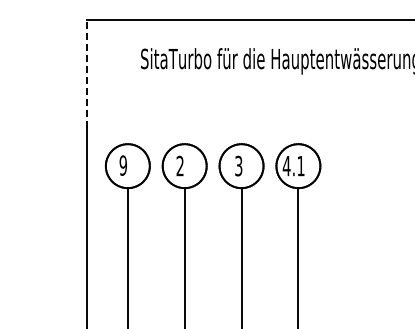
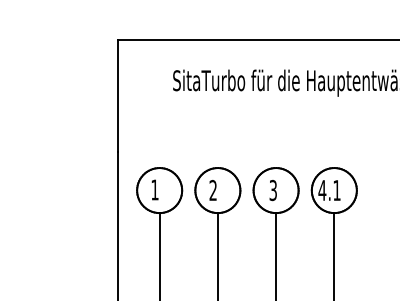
line: (87, 73) -> (118, 95), dashed -> solid
text: (122, 165) -> (154, 189), 9 -> 1

